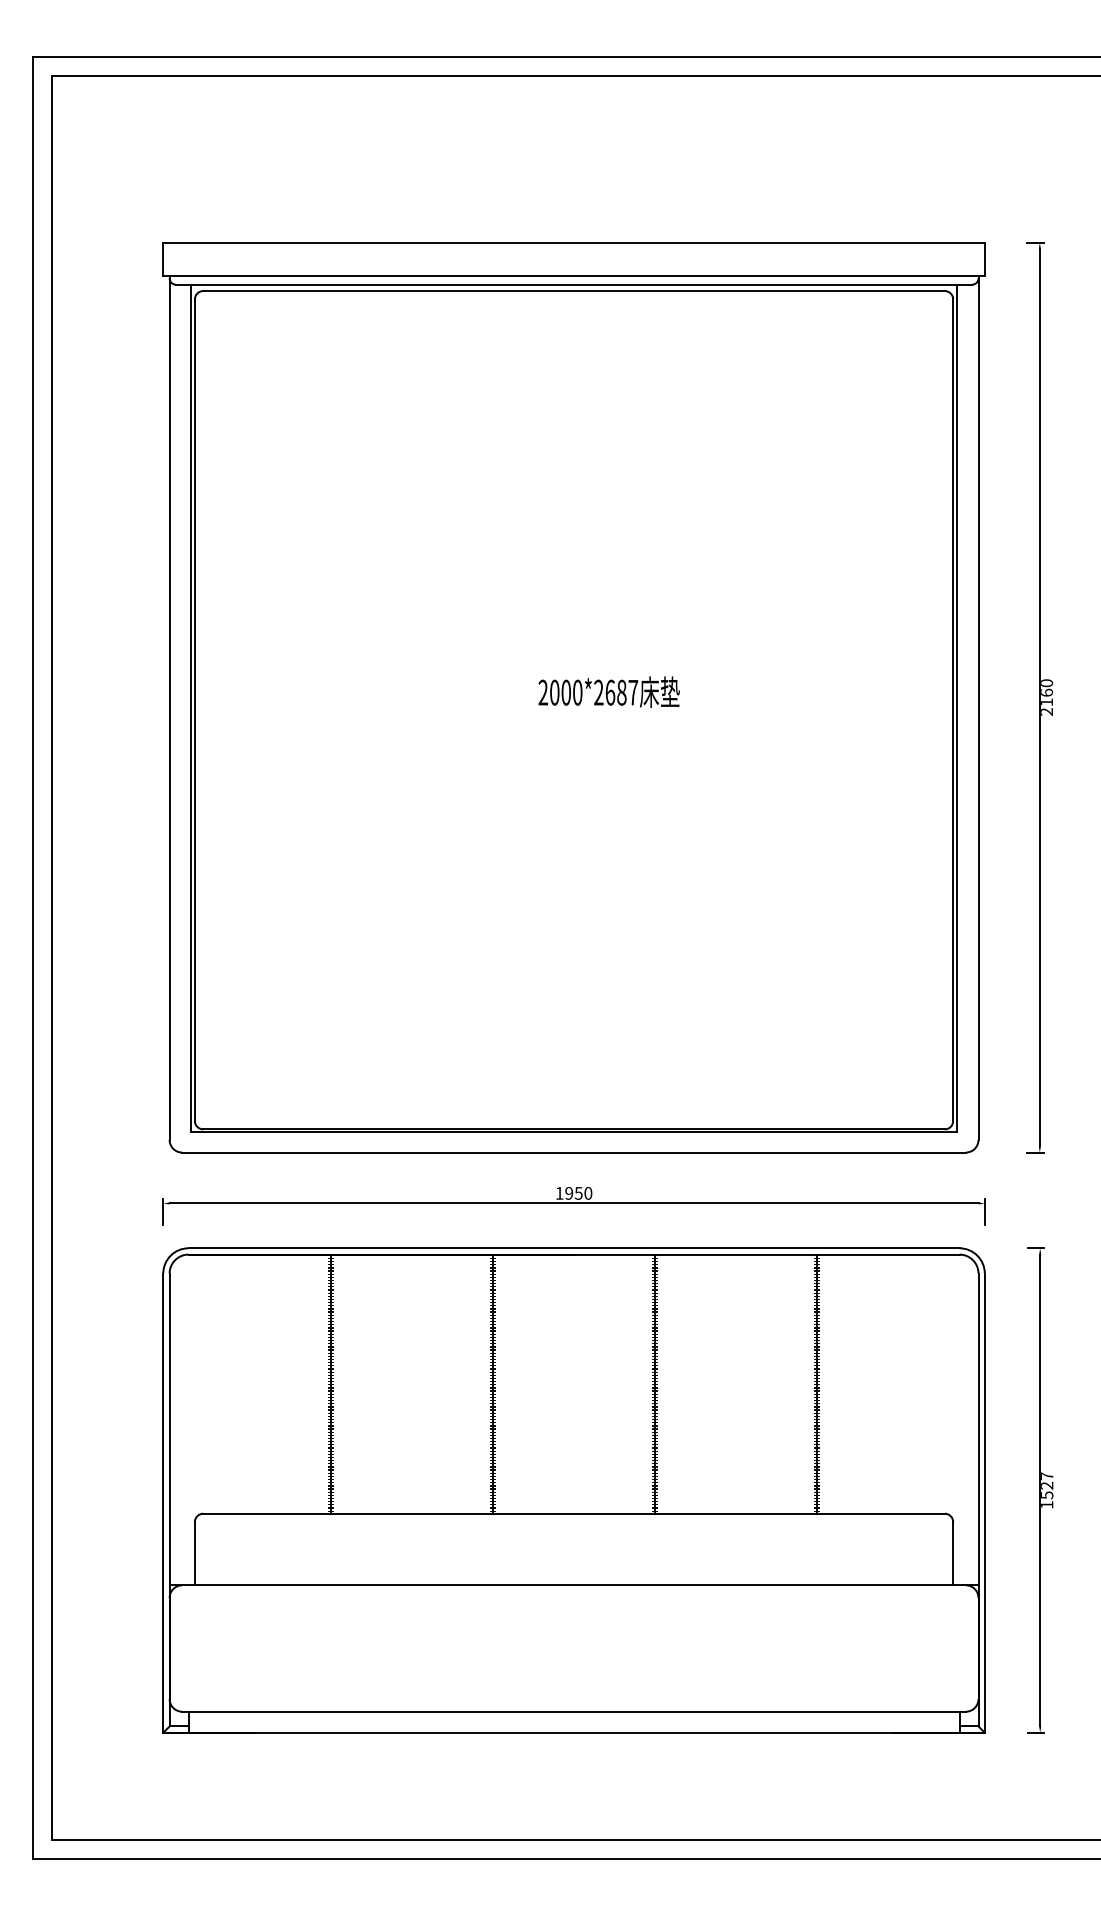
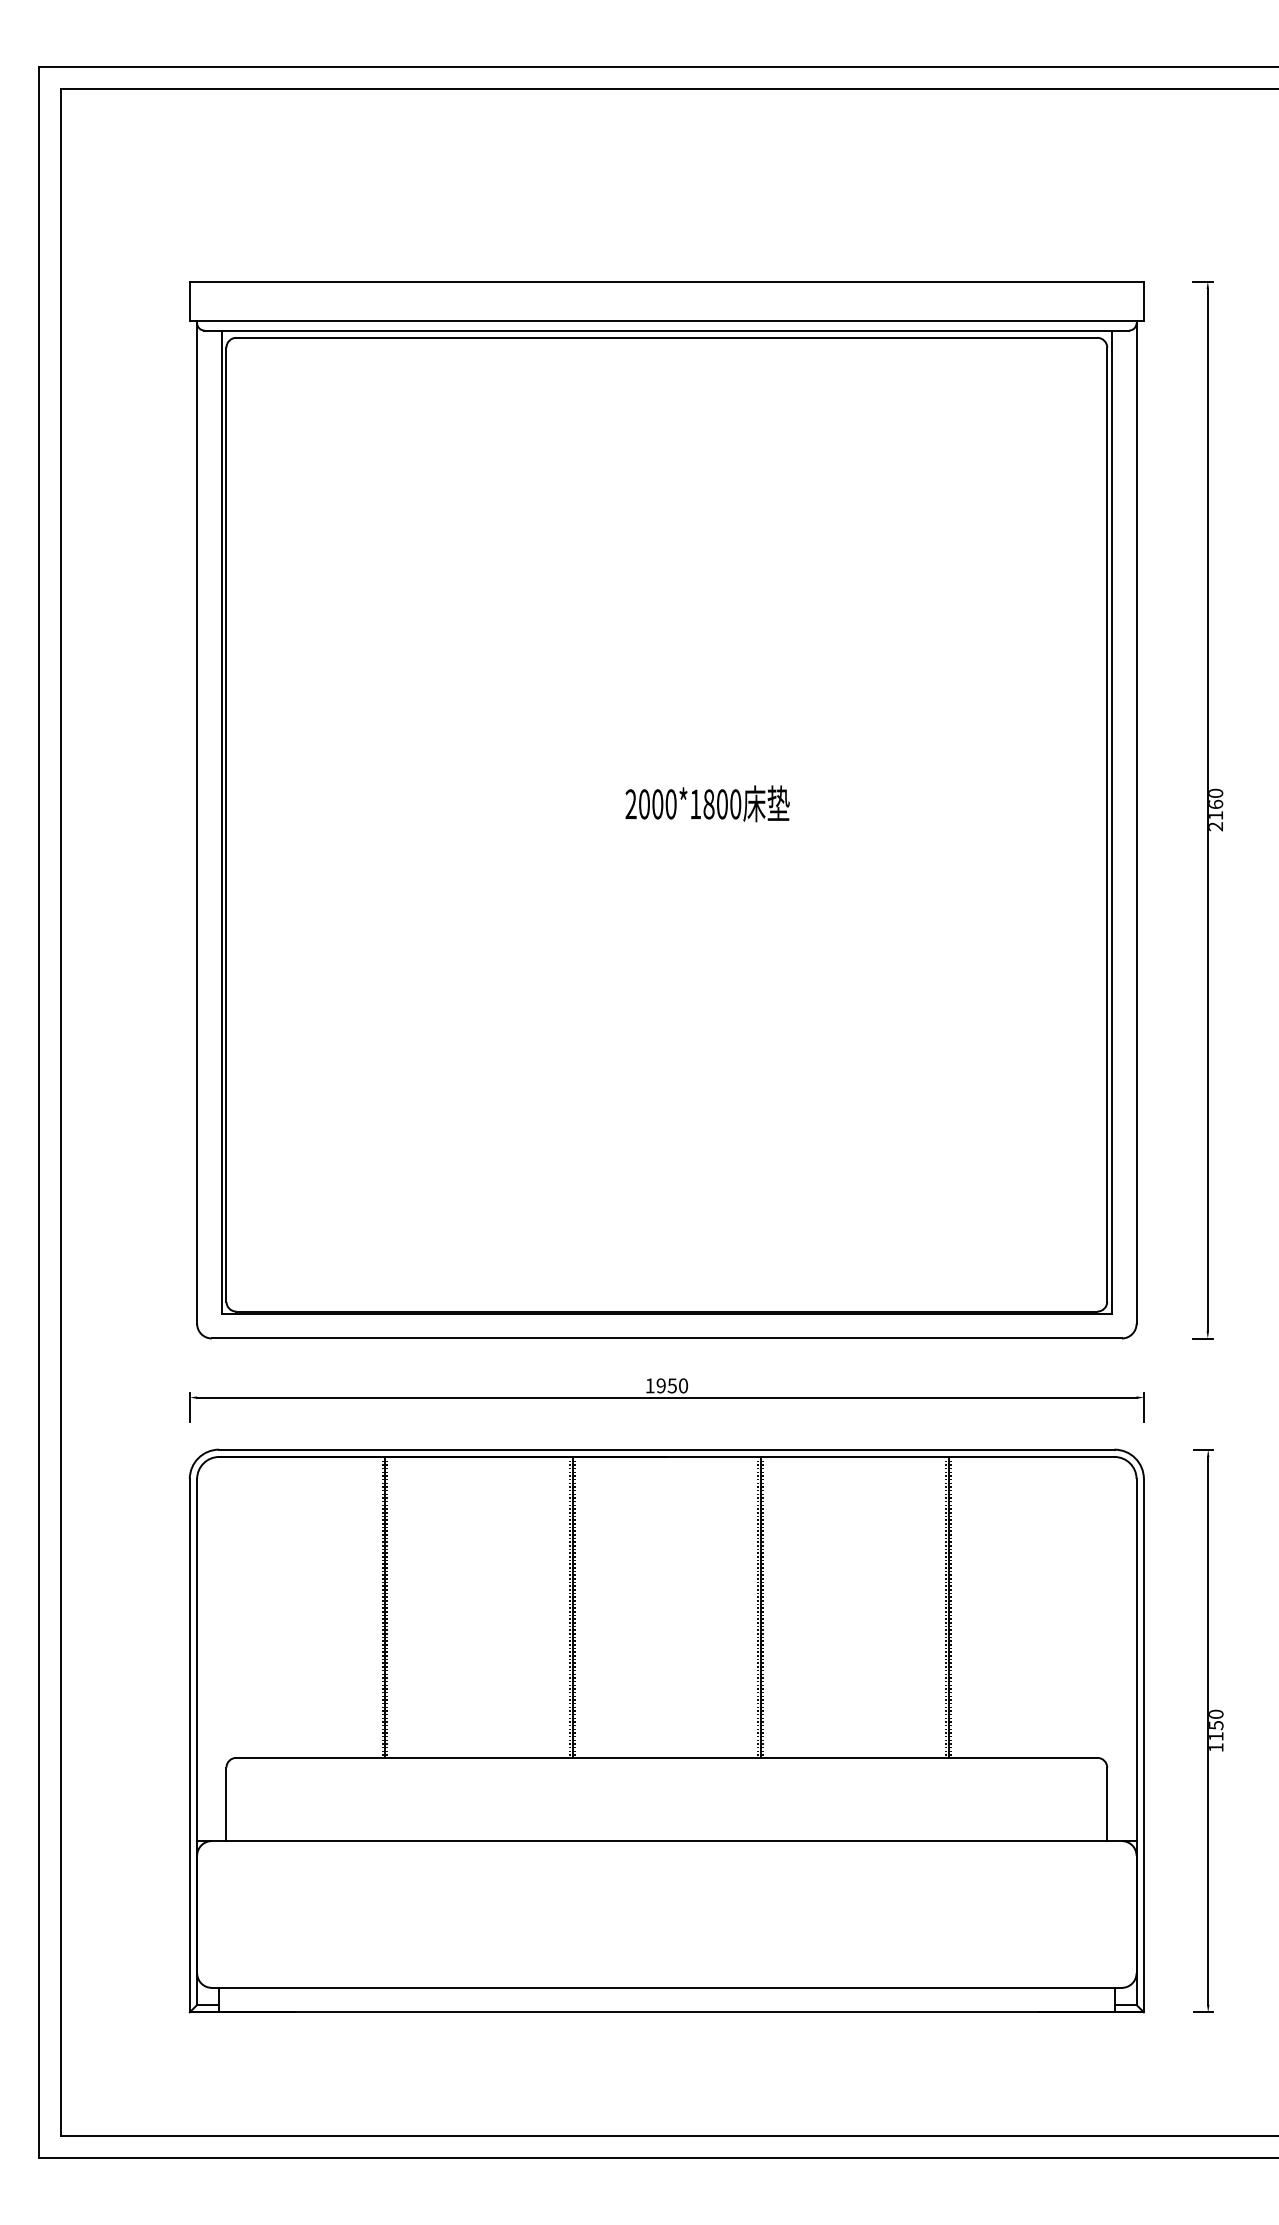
text: (616, 692) -> (716, 804), 2000*2687 -> 2000*1800
text: (1047, 1485) -> (1216, 1725), 1527 -> 1150

